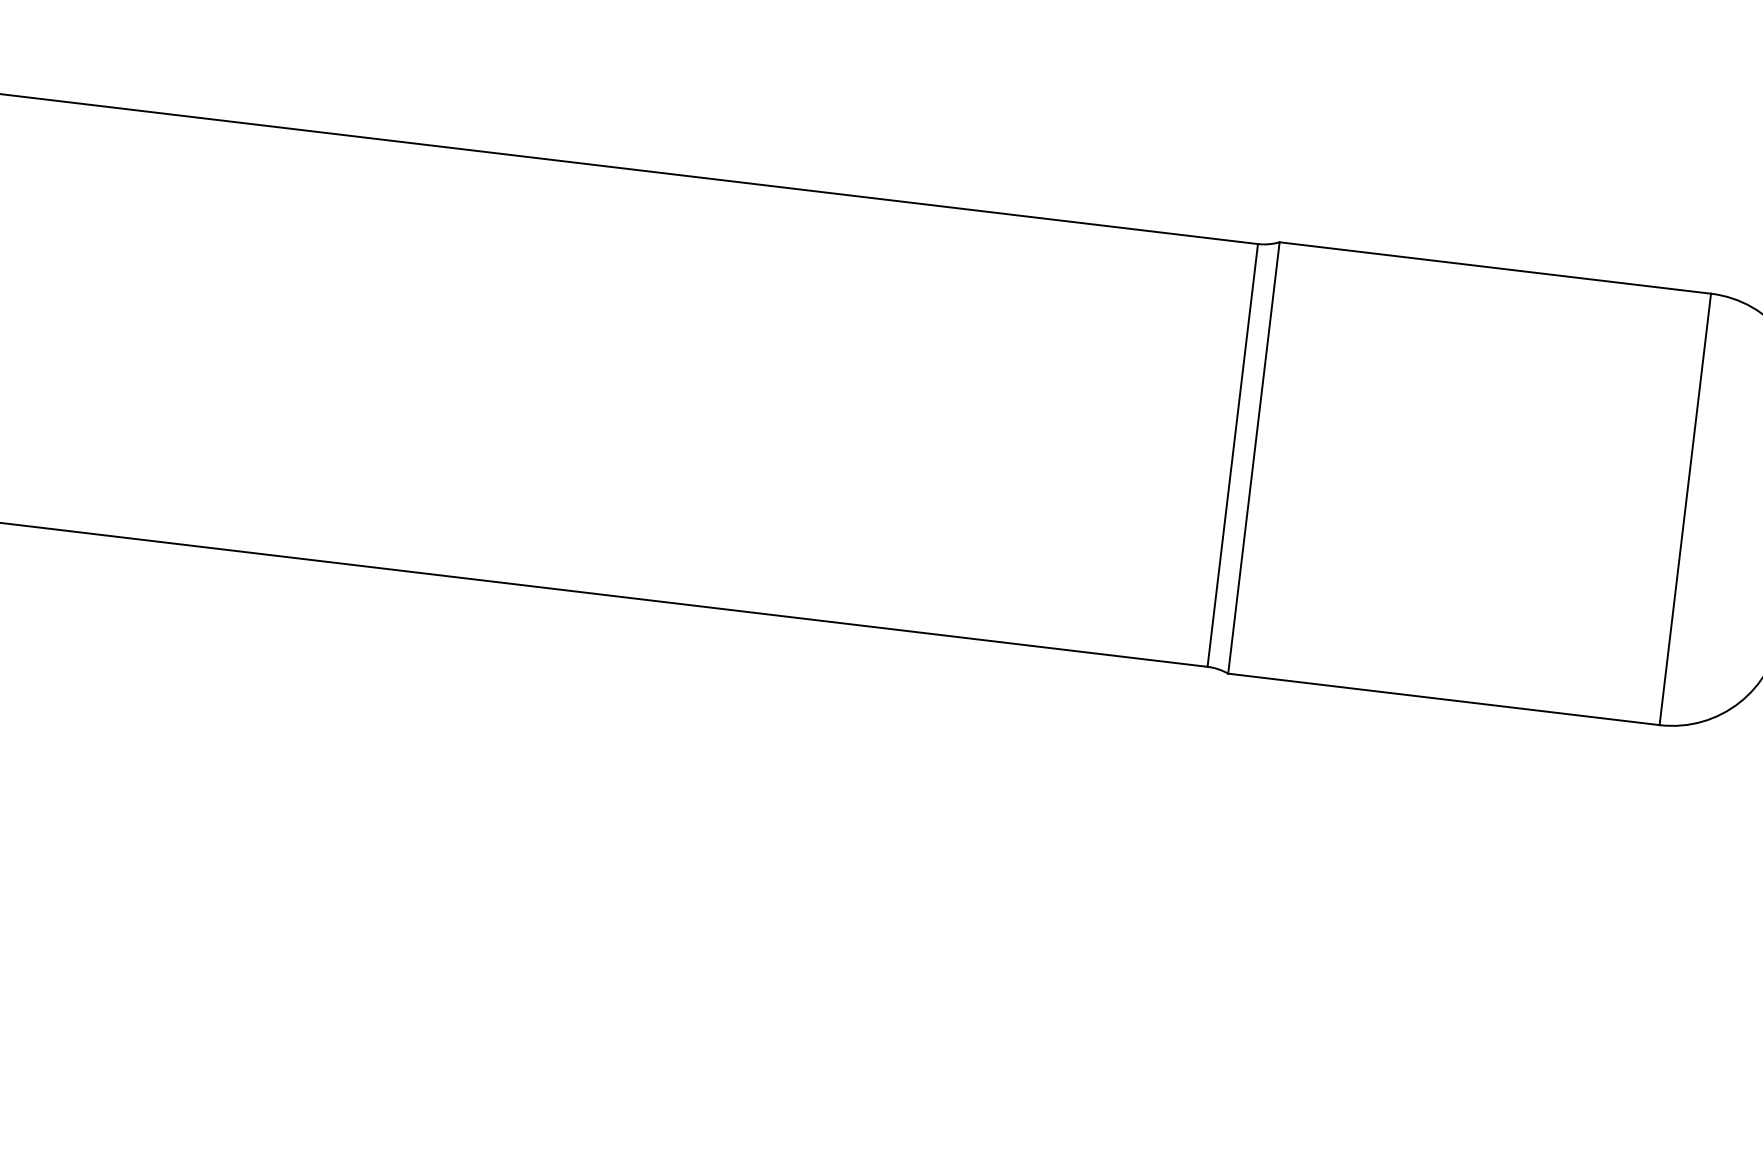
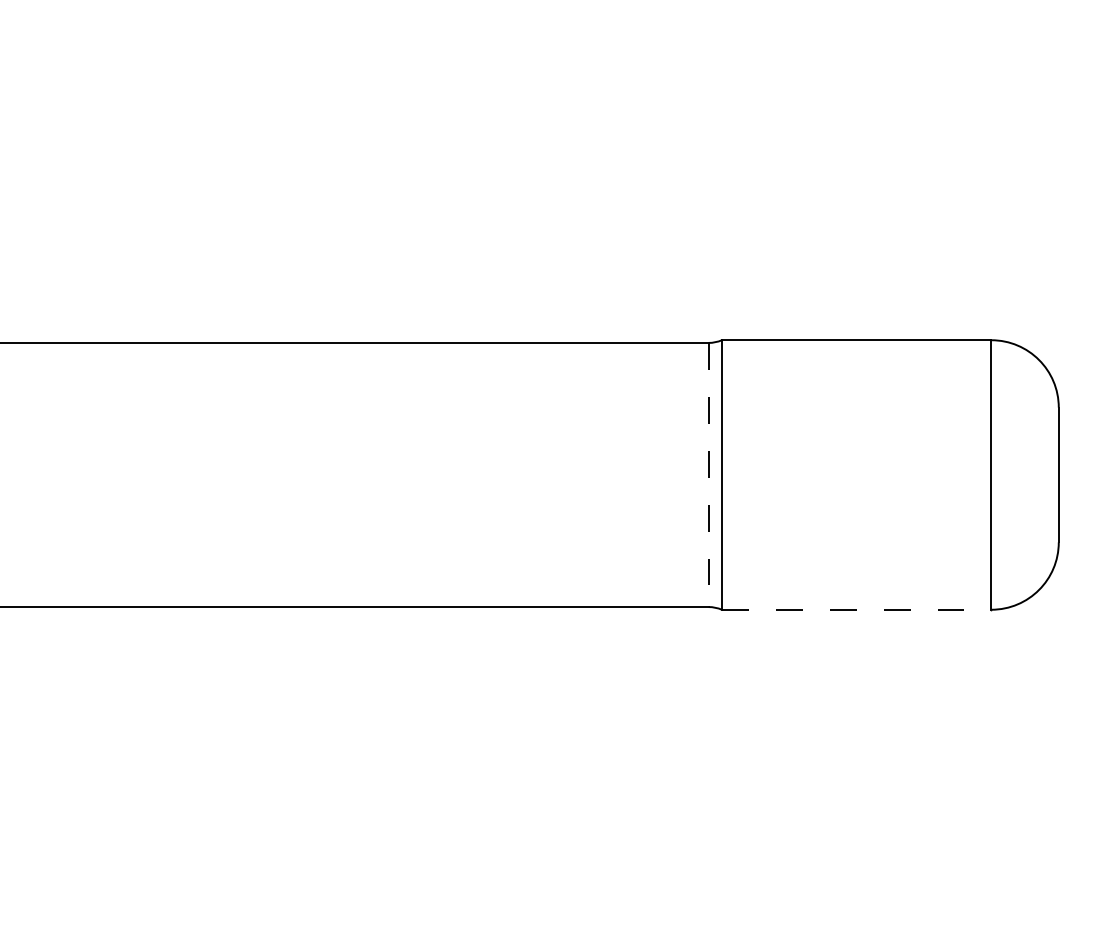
line: (1232, 456) -> (708, 475), solid -> dashed
line: (1443, 698) -> (856, 609), solid -> dashed

